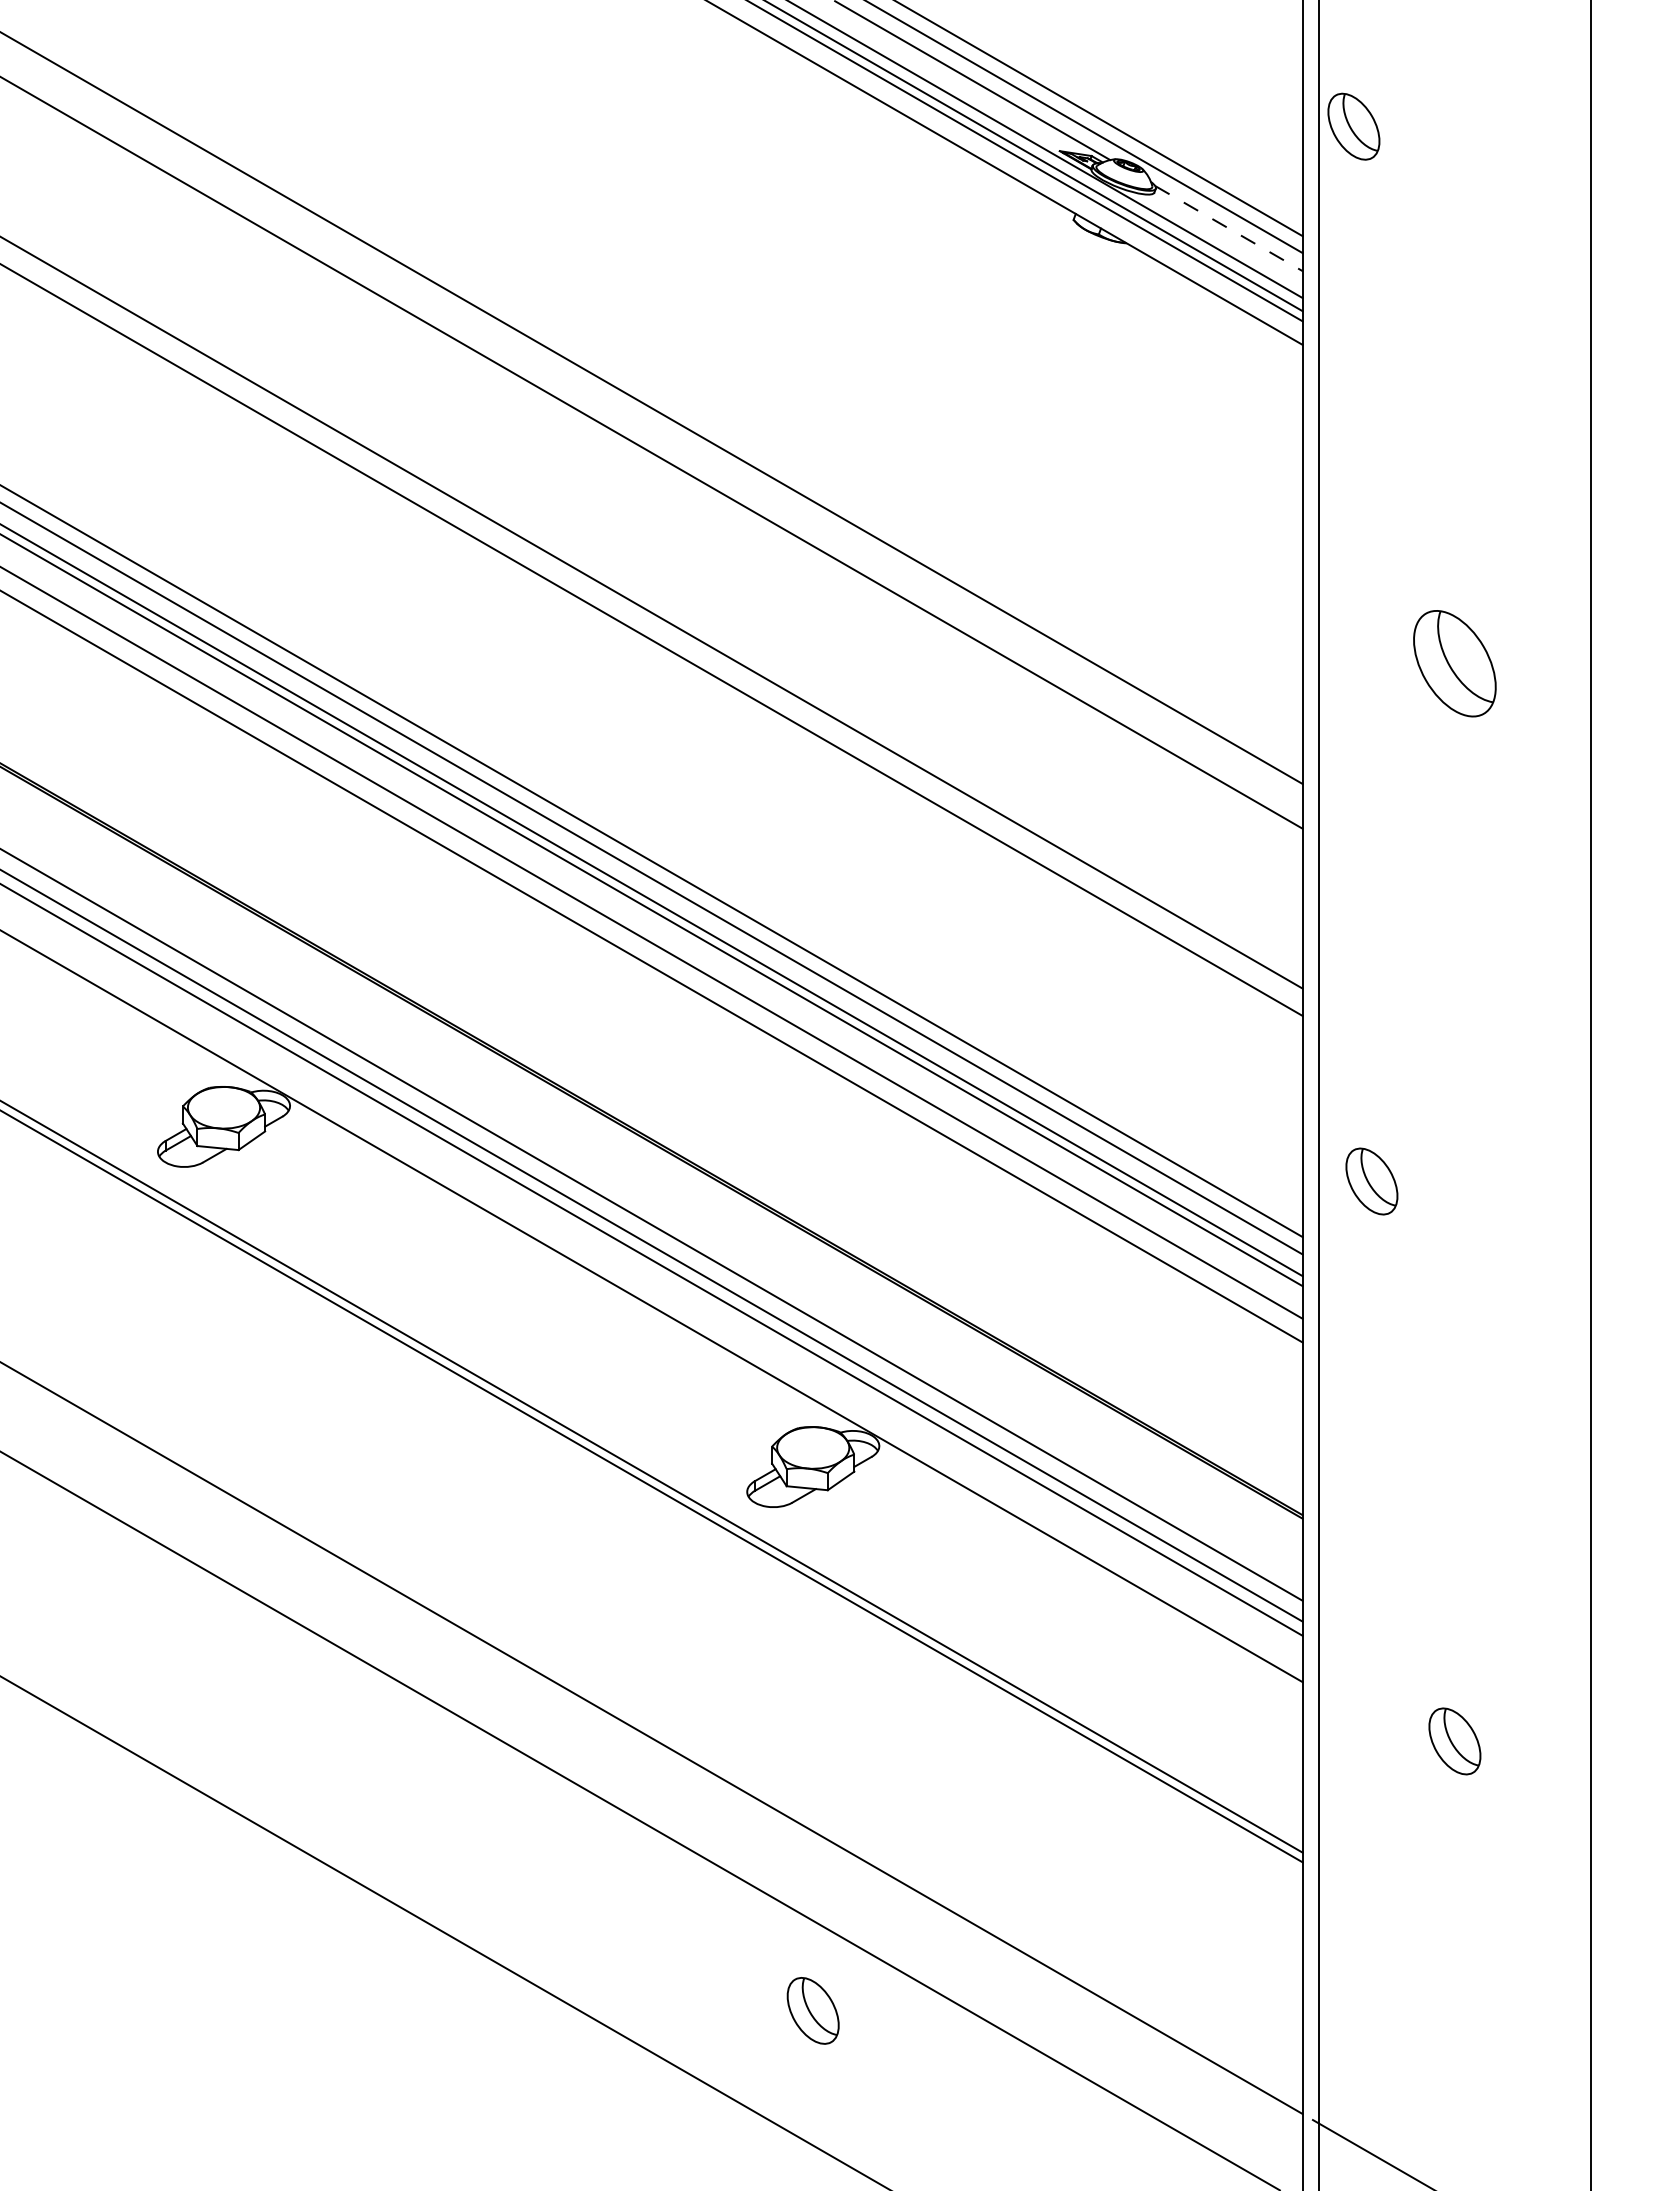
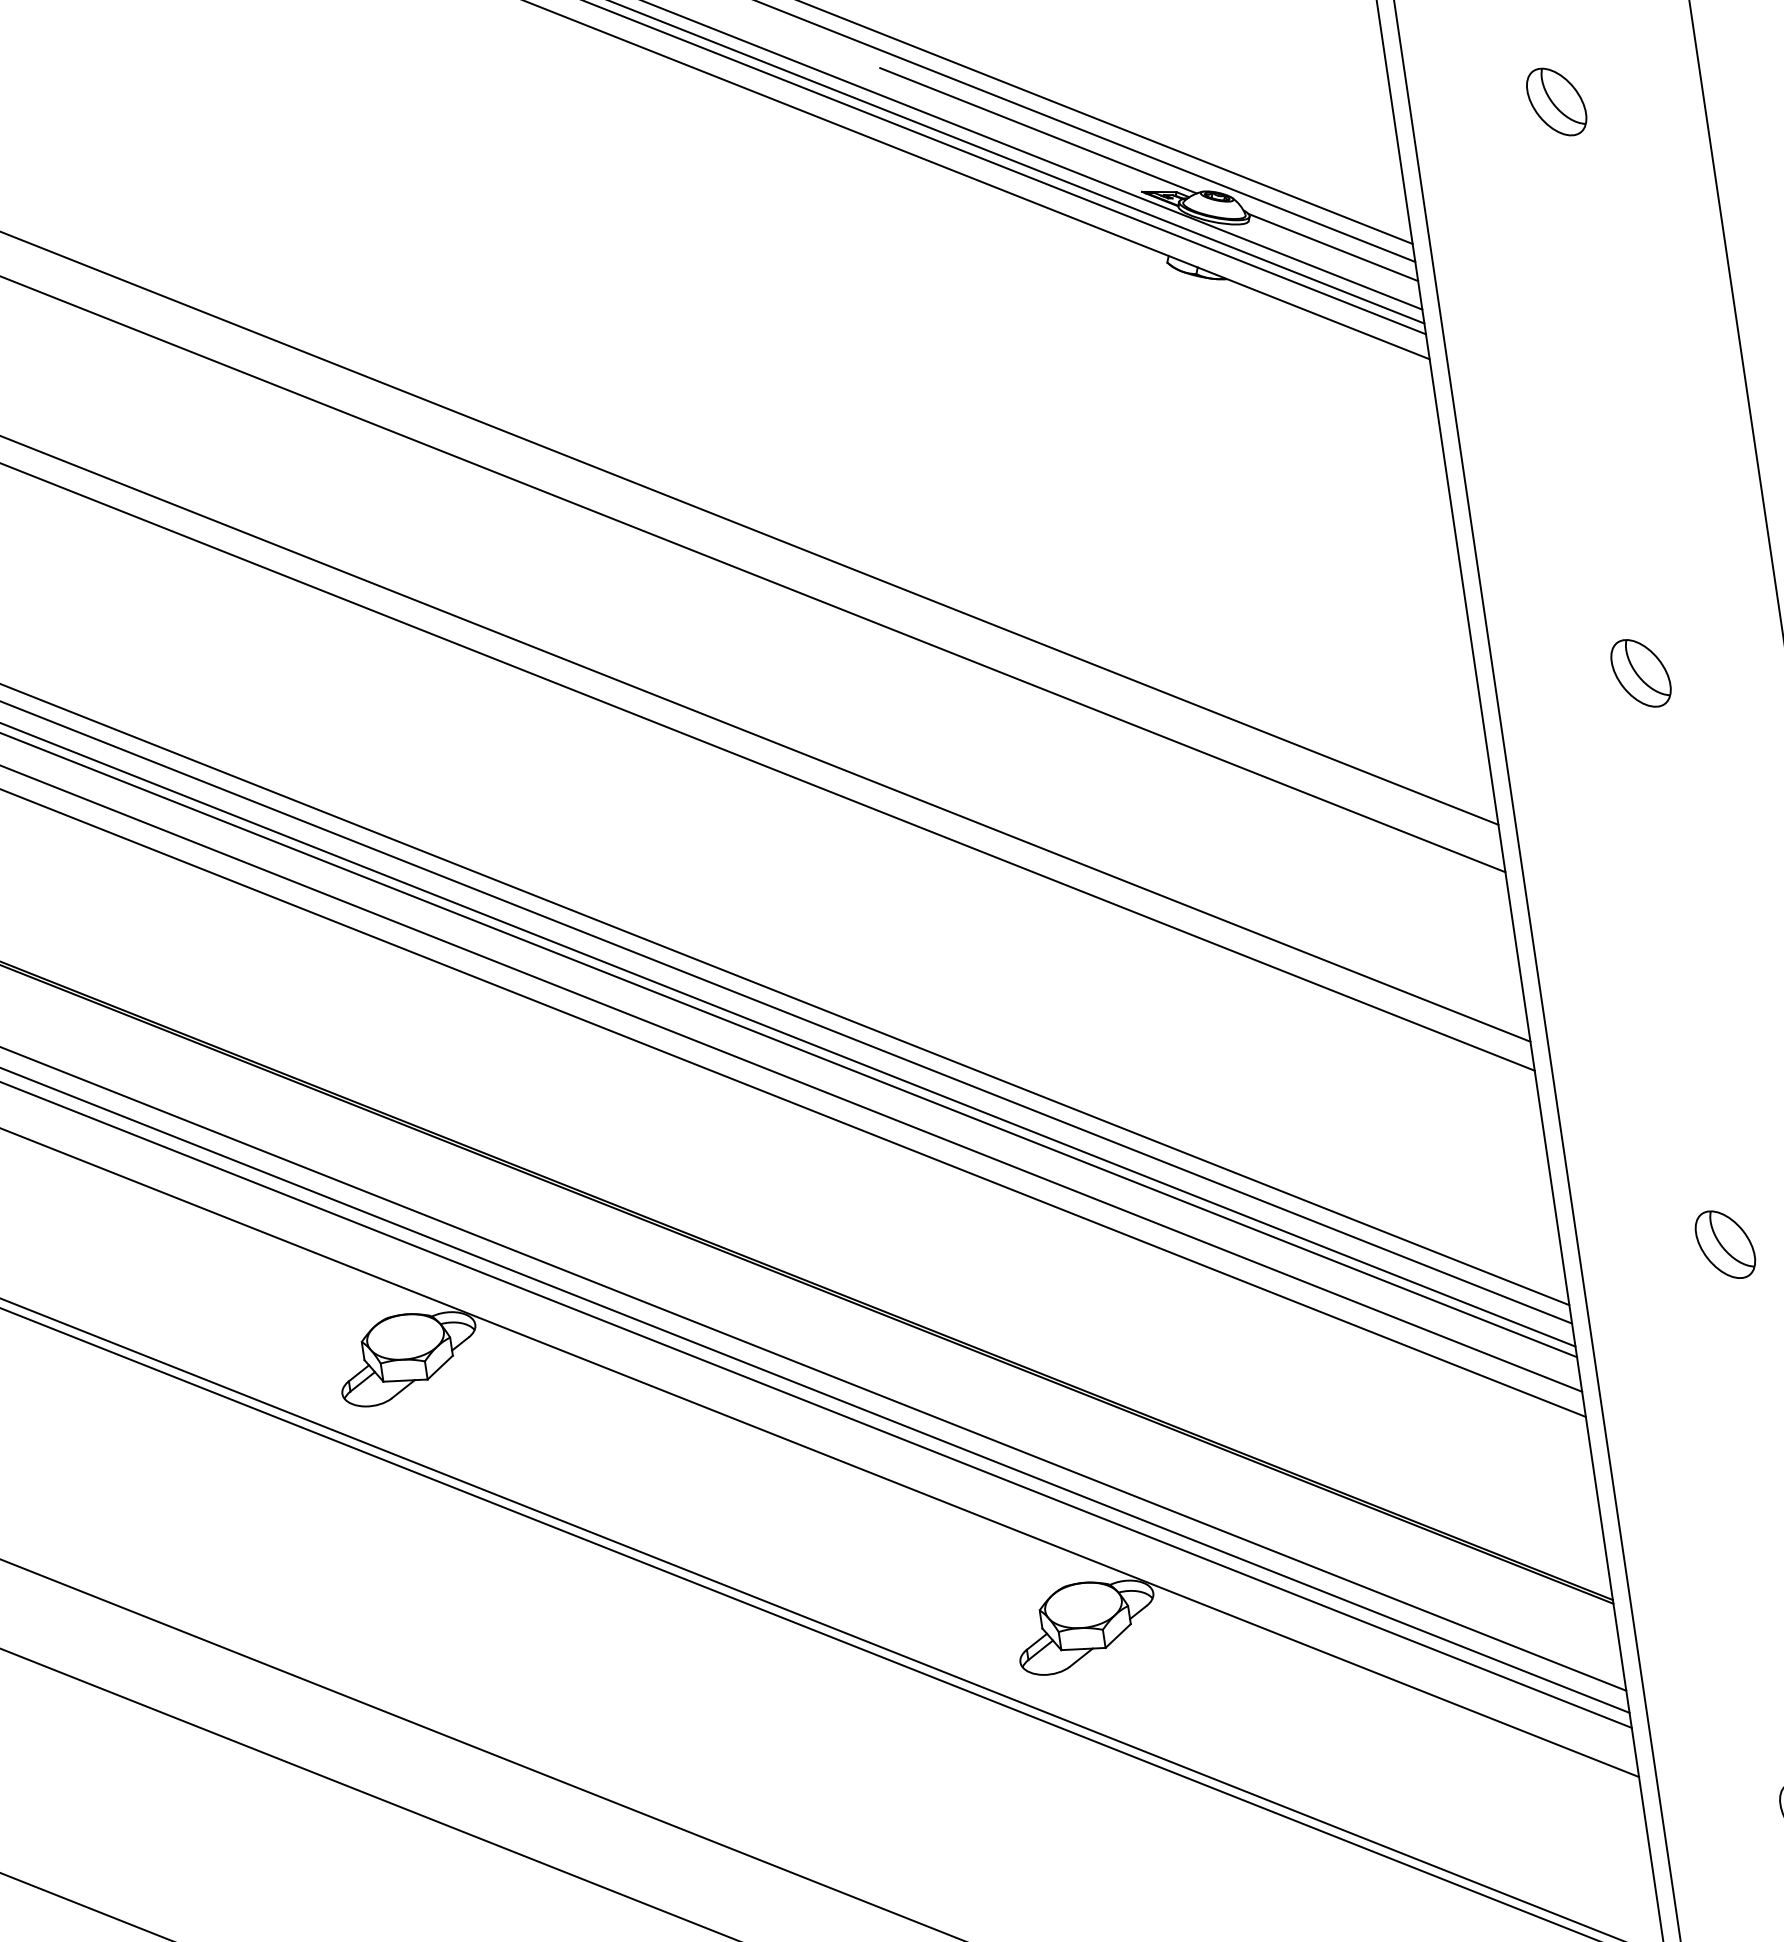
part: (1353, 126) -> (1556, 101), moved
line: (1229, 228) -> (1333, 247), dashed -> solid
part: (1454, 663) -> (1640, 673), size x0.62
part: (1371, 1181) -> (1724, 1244), moved

